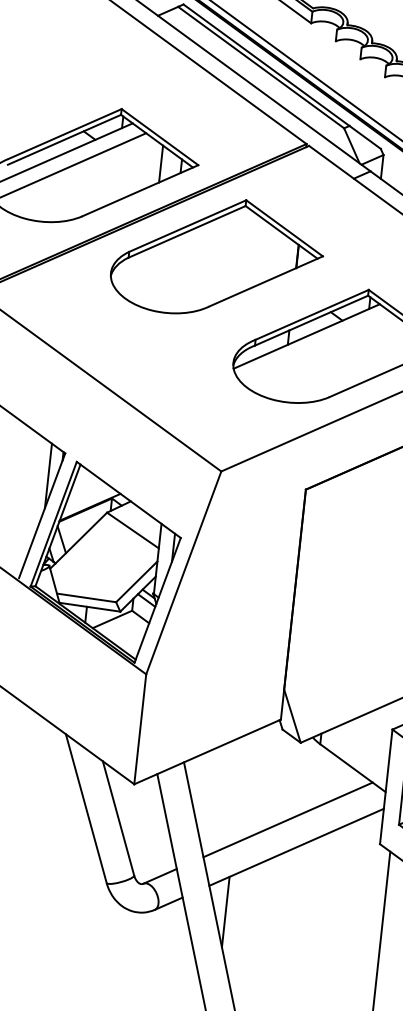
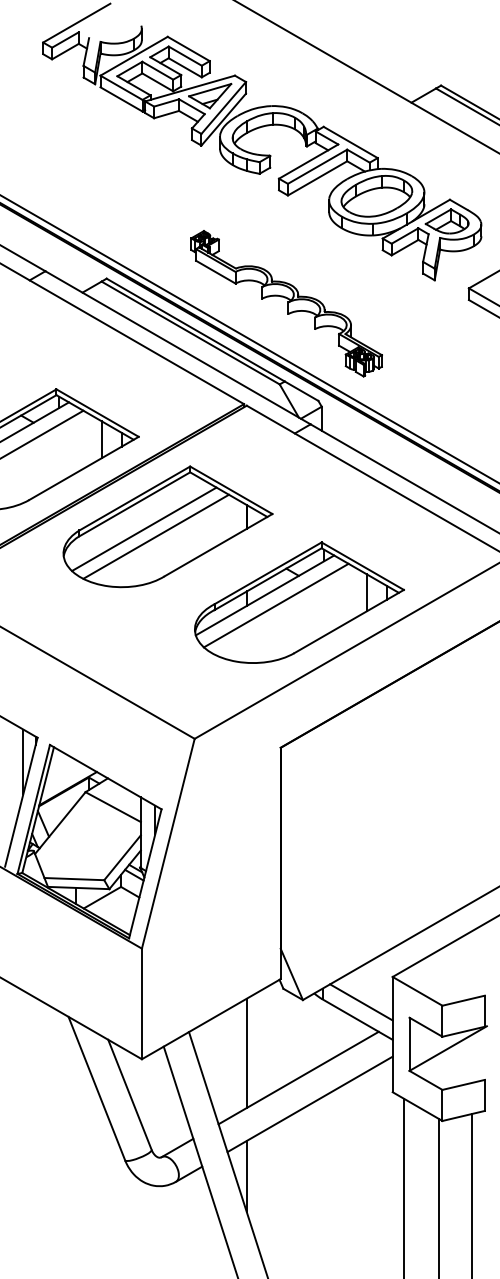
line: (194, 257) -> (144, 529), added
line: (204, 266) -> (155, 536), added
line: (316, 347) -> (275, 605), added
line: (358, 751) -> (361, 1002), added
line: (238, 789) -> (246, 1053), added

